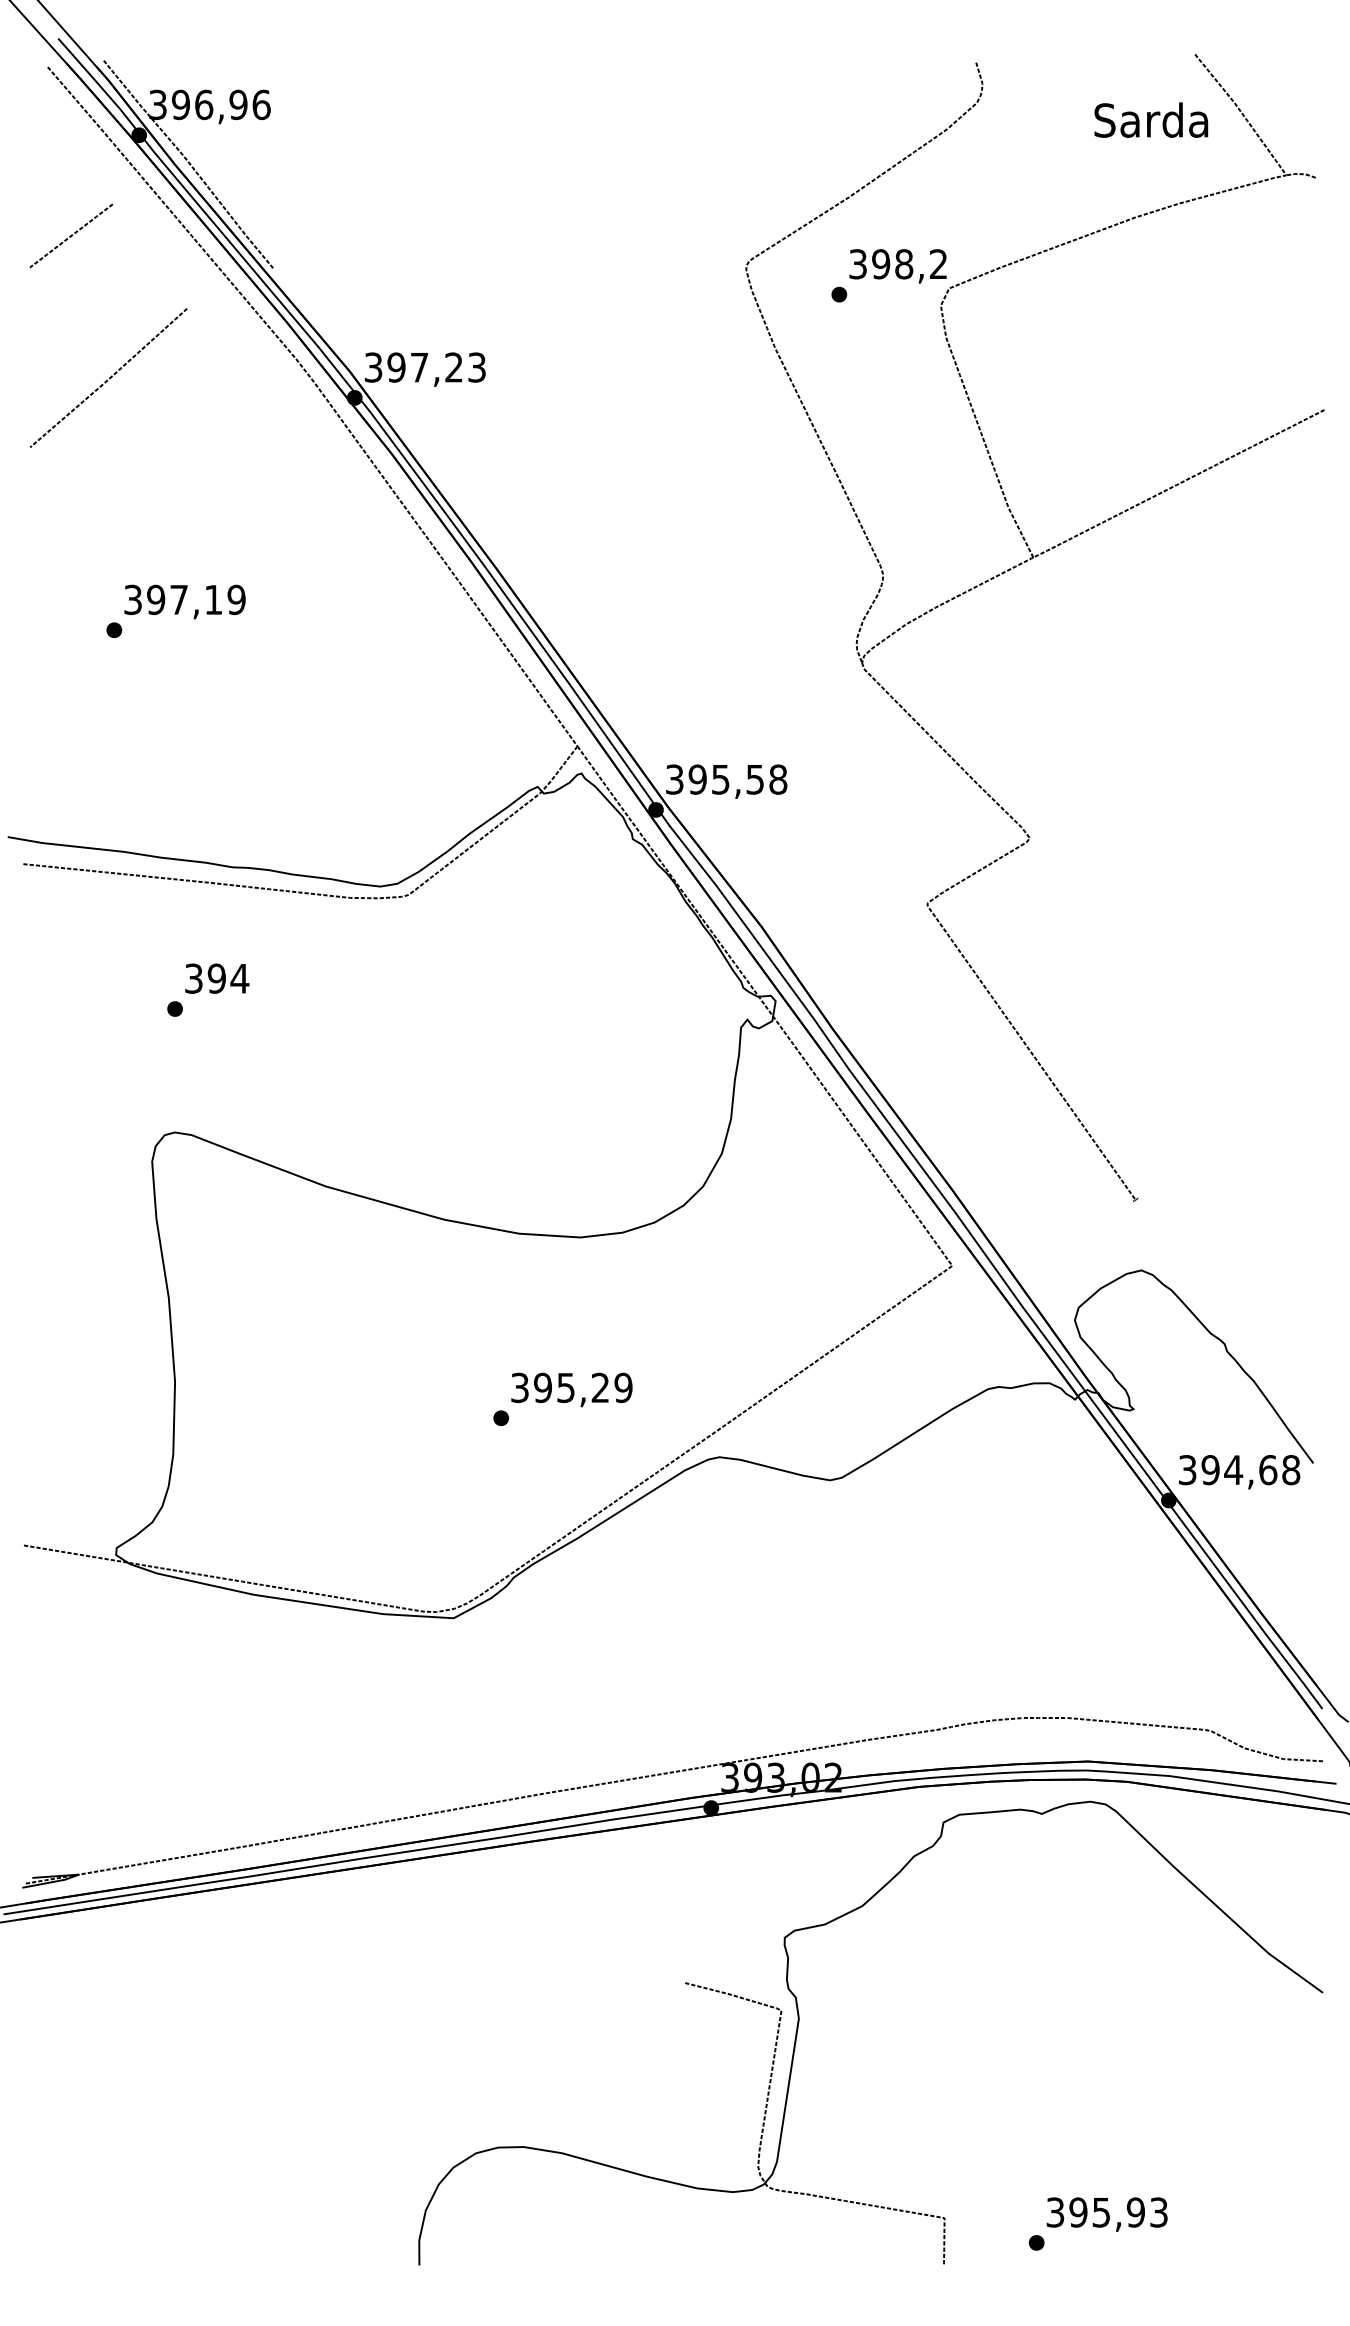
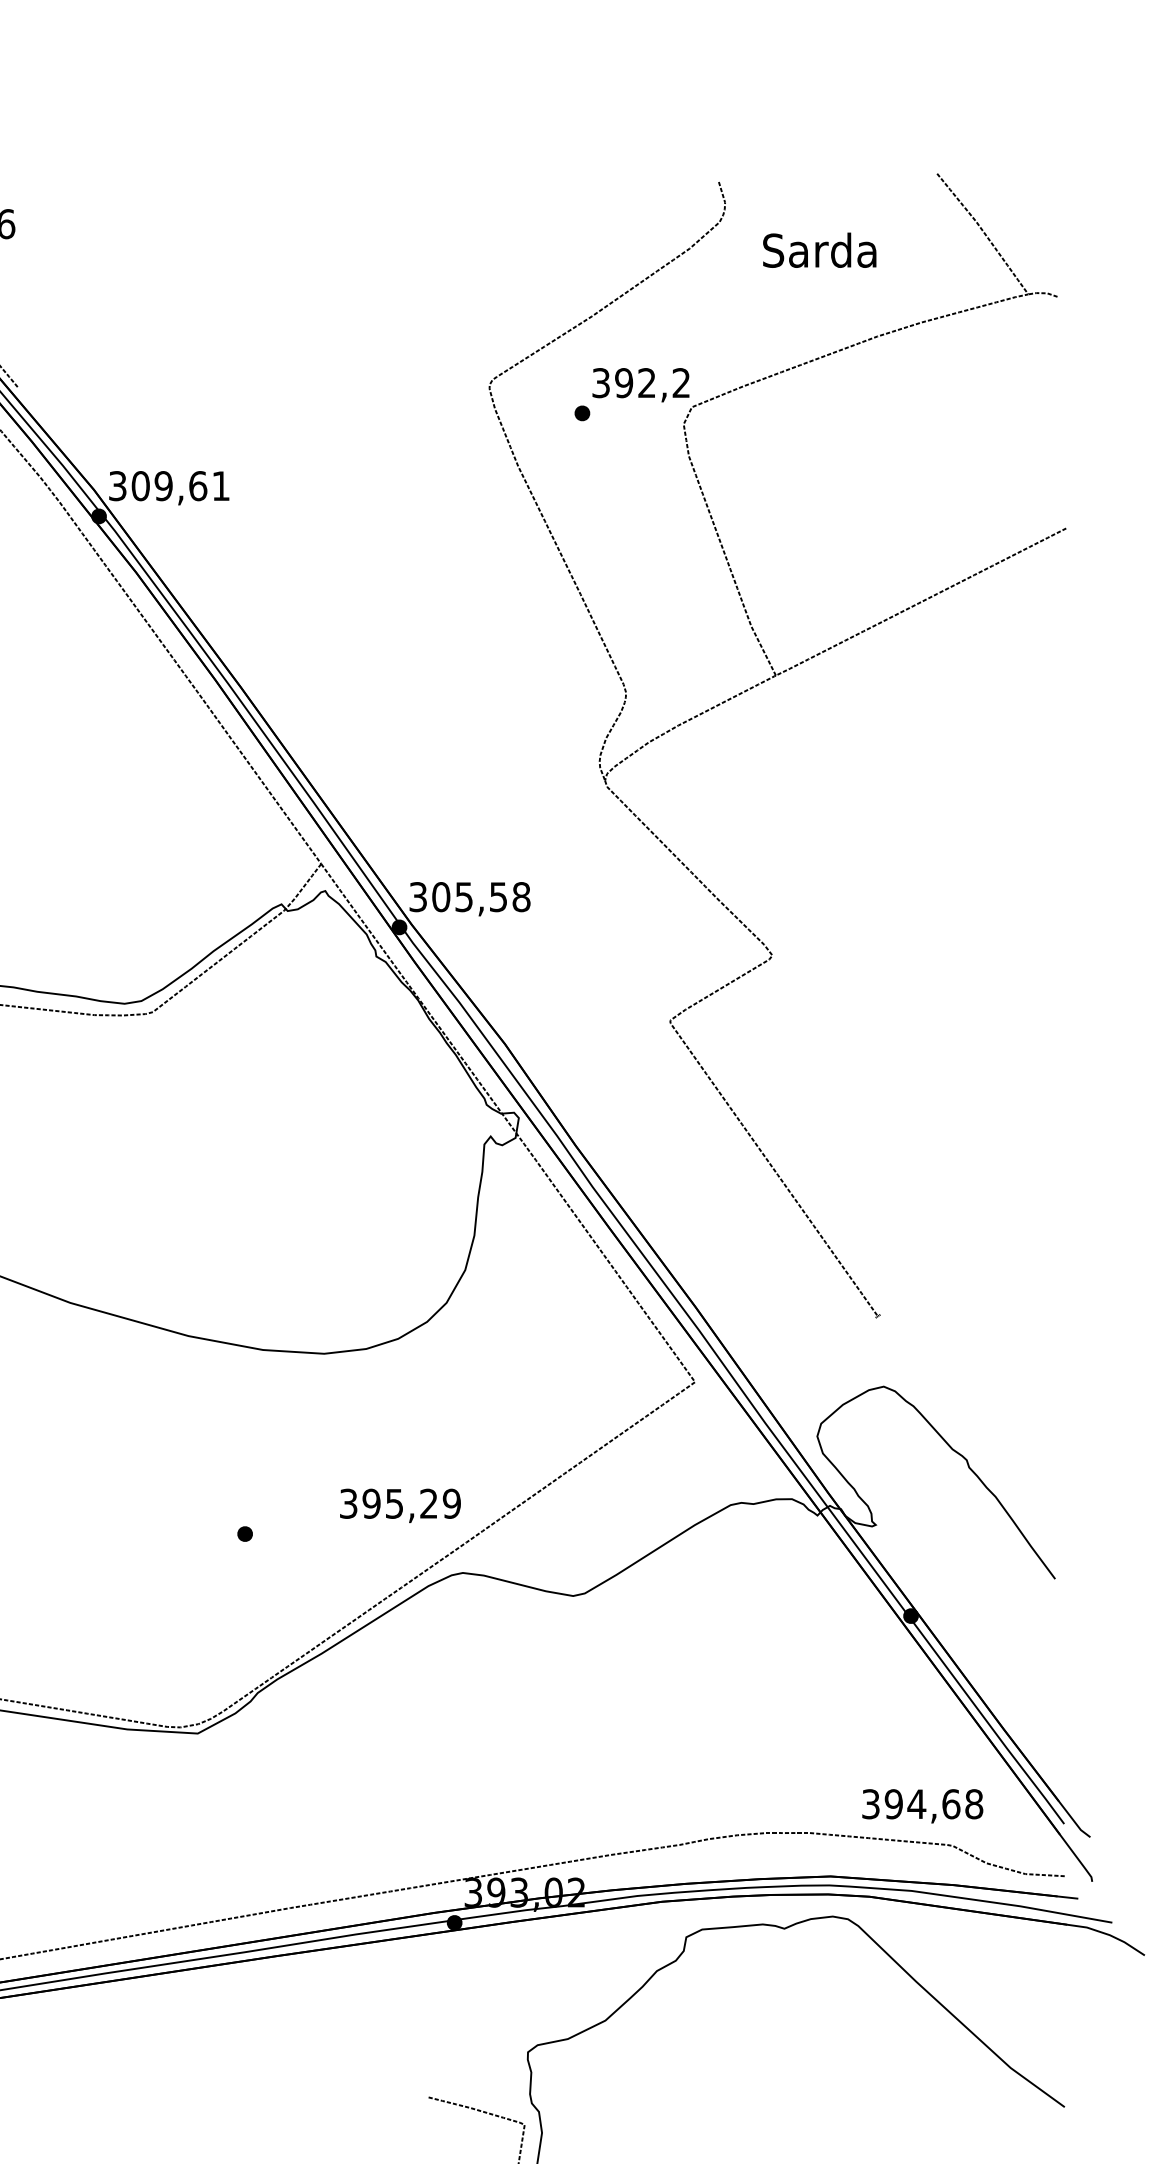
text: (1151, 119) -> (819, 249), moved
text: (904, 264) -> (647, 383), 398,2 -> 392,2
text: (436, 367) -> (180, 486), 397,23 -> 309,61
text: (697, 779) -> (440, 896), 395,58 -> 305,58
text: (571, 1389) -> (400, 1505), moved
text: (1239, 1472) -> (922, 1806), moved

